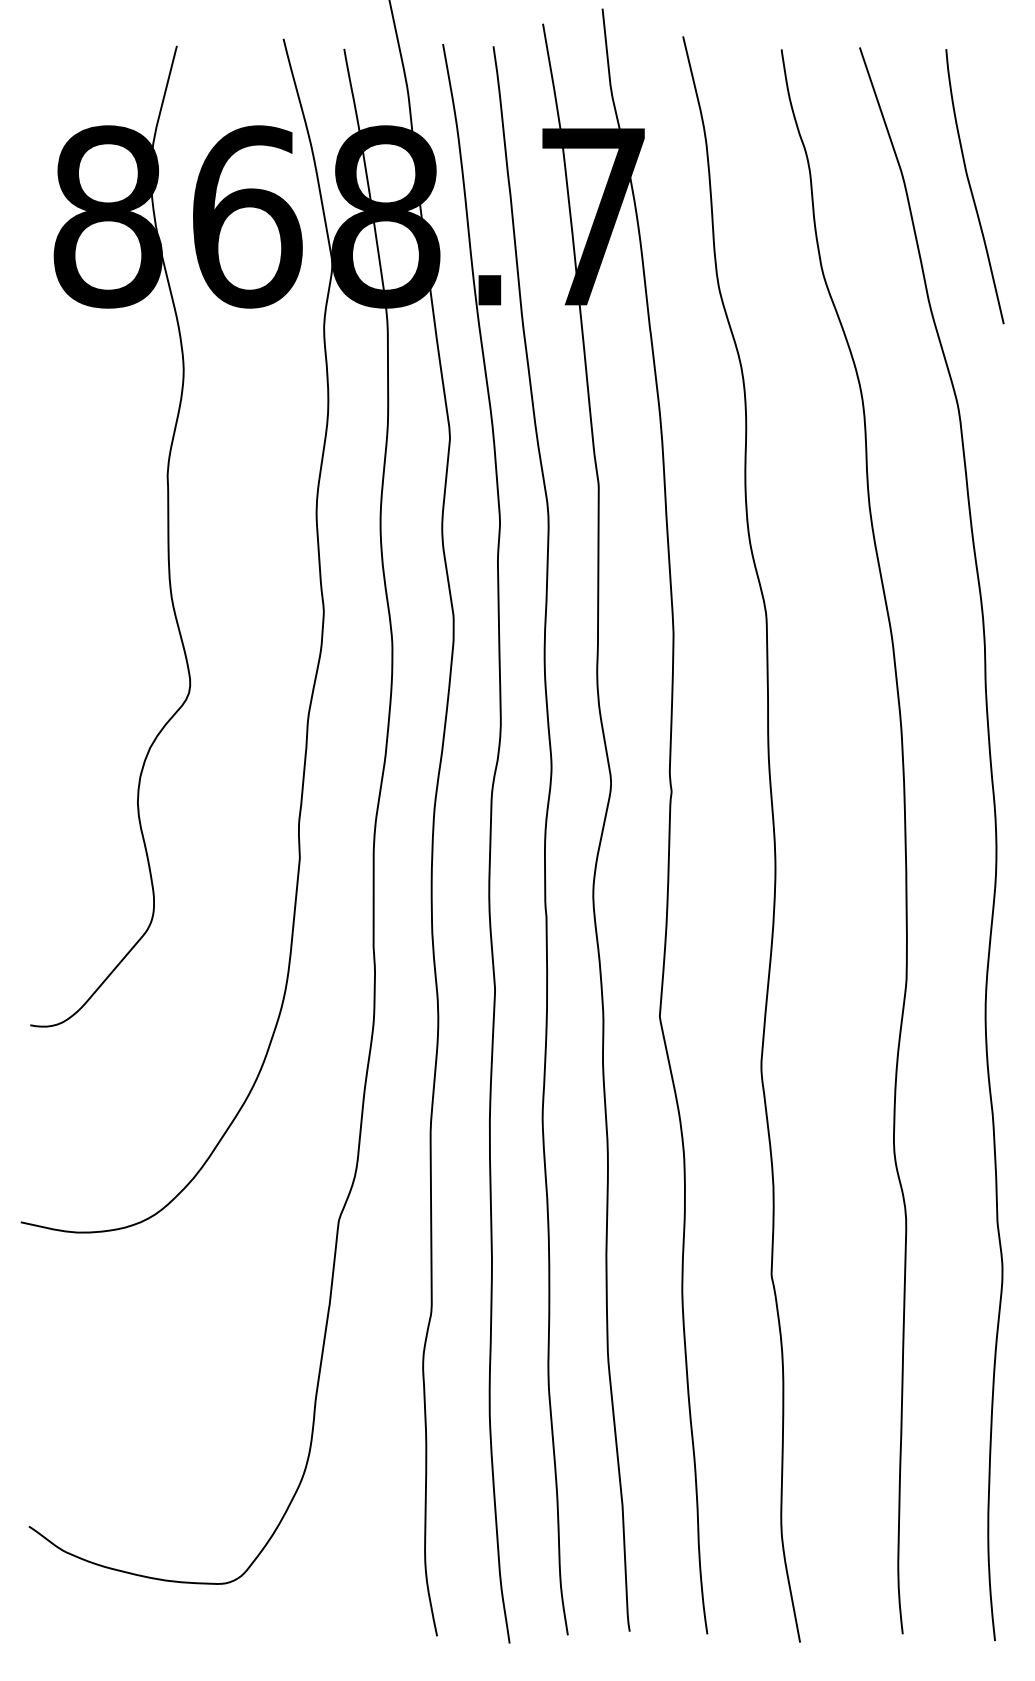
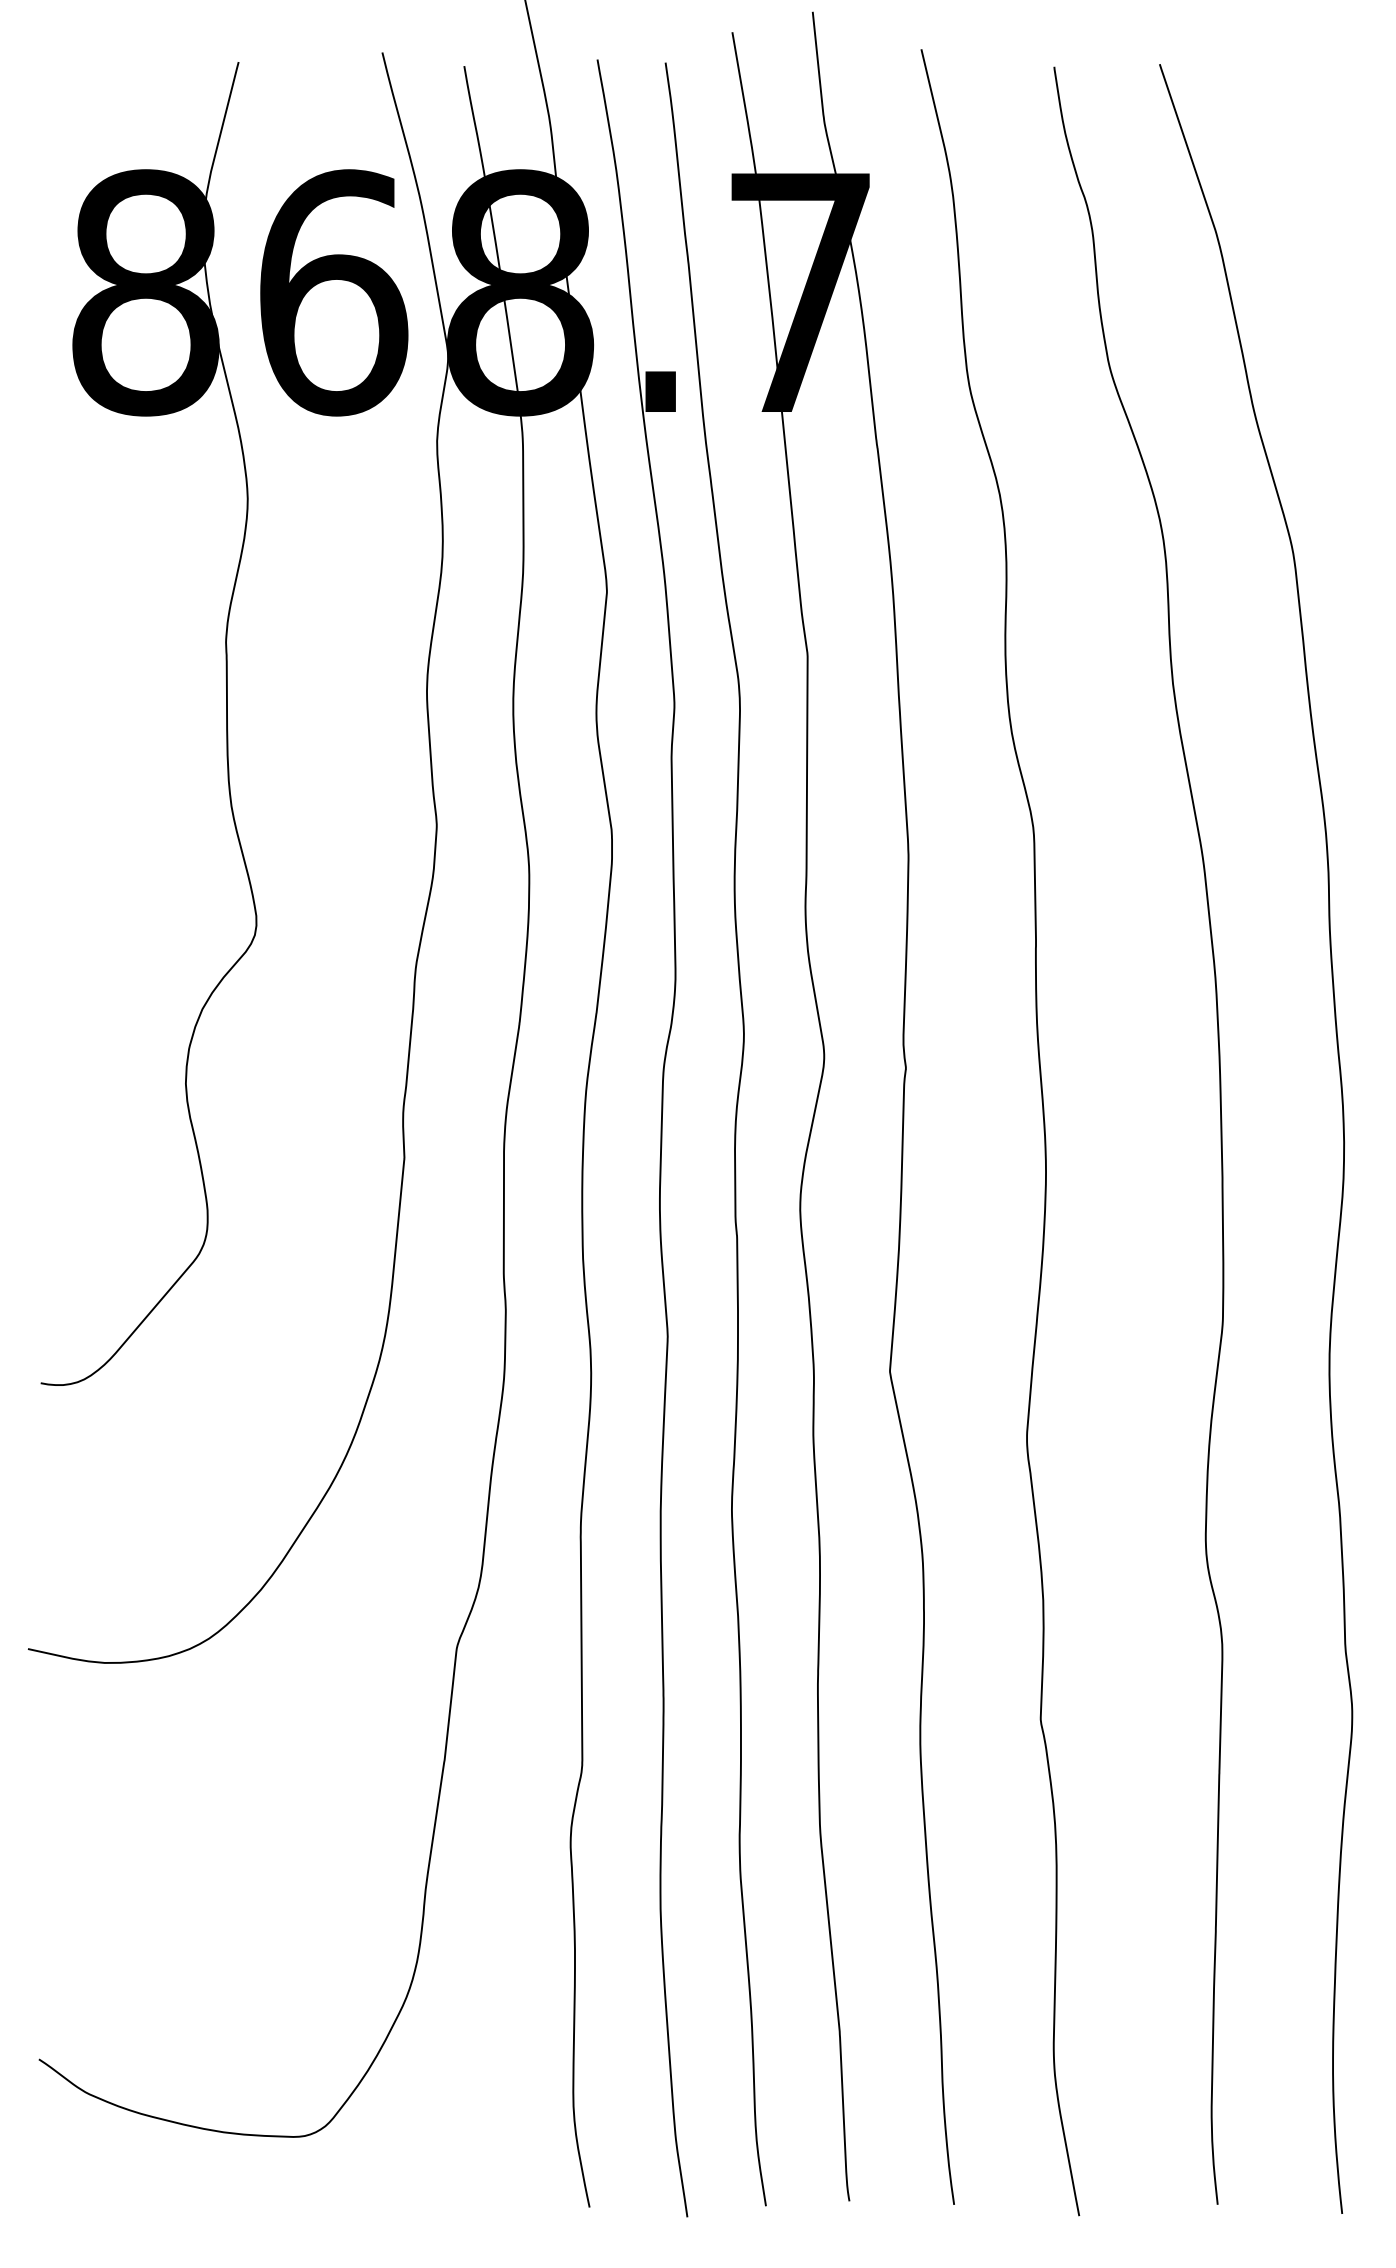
curve: (970, 186) -> (1309, 251), removed

